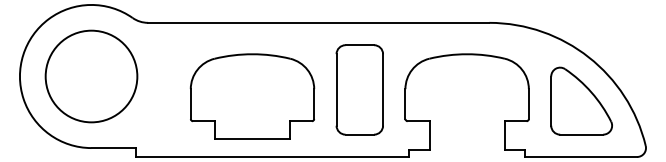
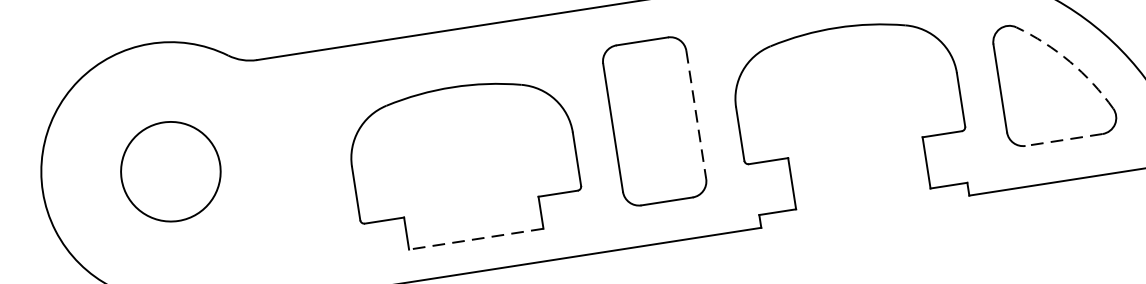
circle: (91, 76) -> (170, 171), size x0.6
line: (383, 89) -> (696, 114), solid -> dashed
arc: (591, 92) -> (1069, 61), solid -> dashed
line: (581, 134) -> (1063, 139), solid -> dashed
line: (252, 139) -> (476, 239), solid -> dashed

